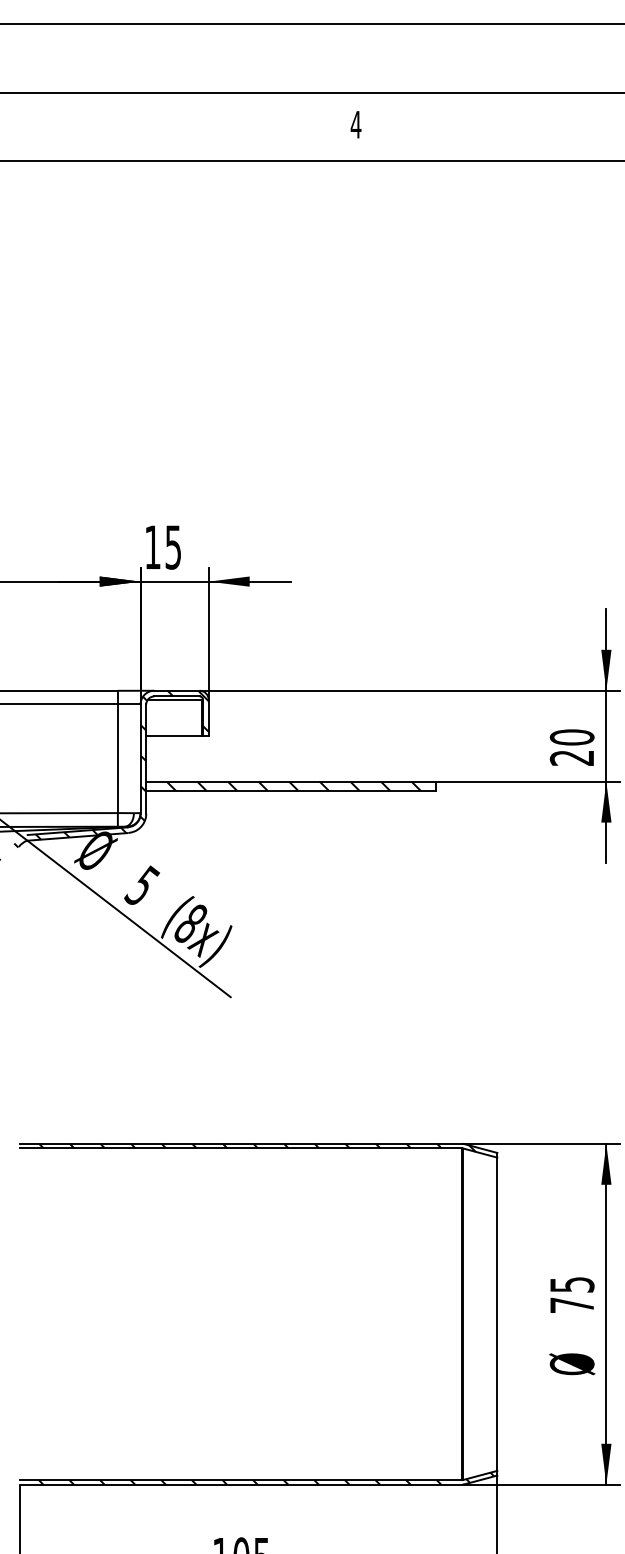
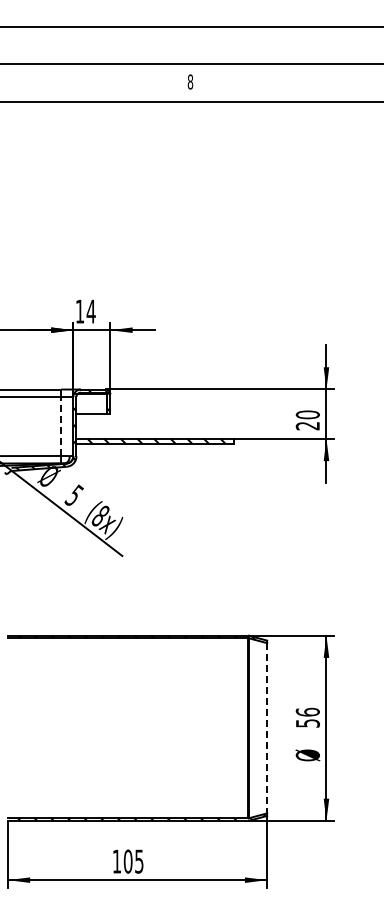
text: (356, 123) -> (190, 81), 4 -> 8
text: (172, 547) -> (90, 311), 15 -> 14
line: (118, 758) -> (61, 426), solid -> dashed
text: (571, 1294) -> (307, 717), 75 -> 56
line: (497, 1314) -> (267, 728), solid -> dashed

